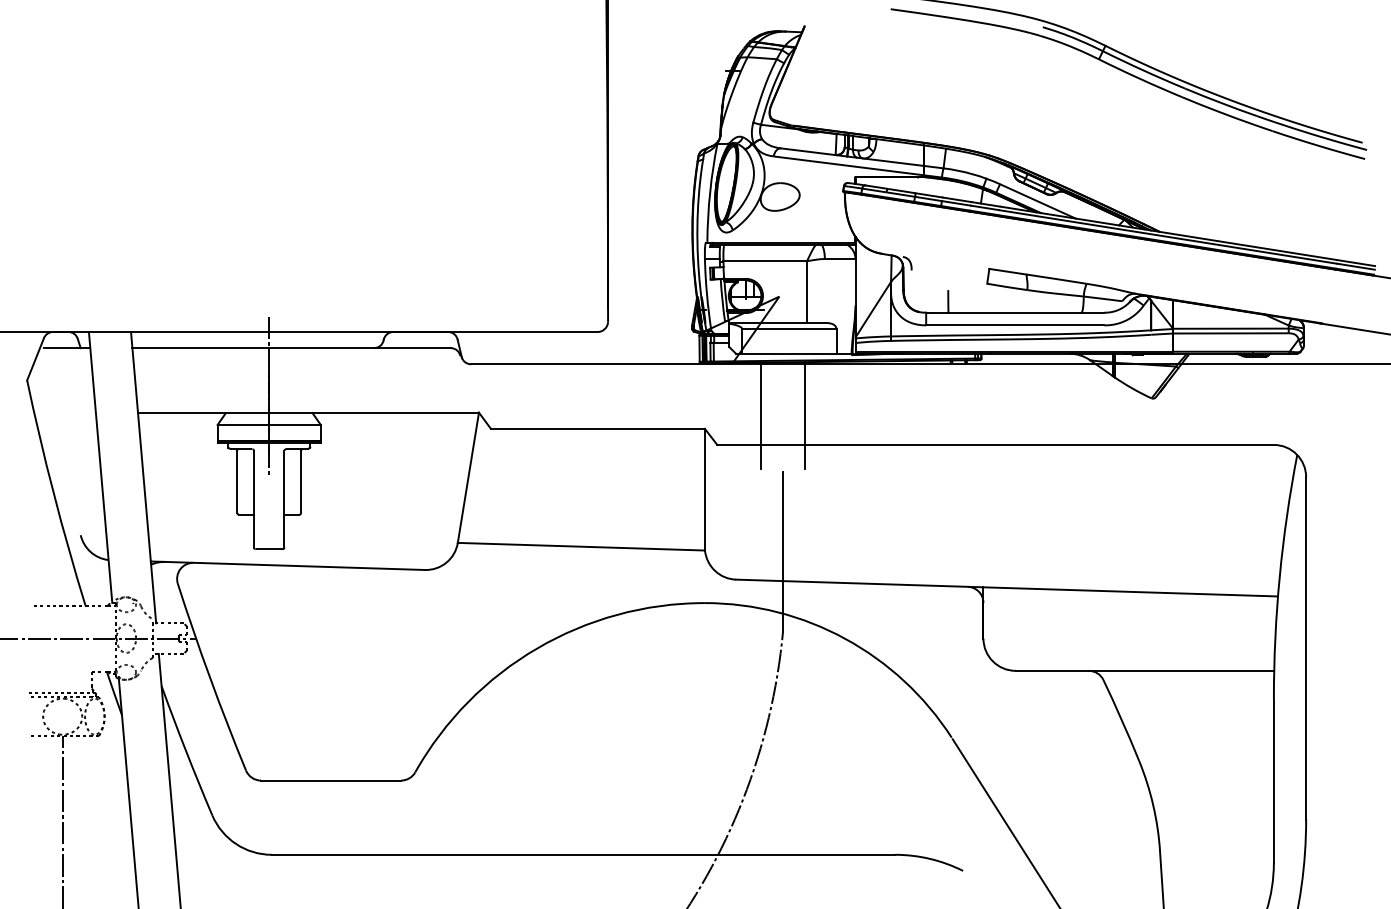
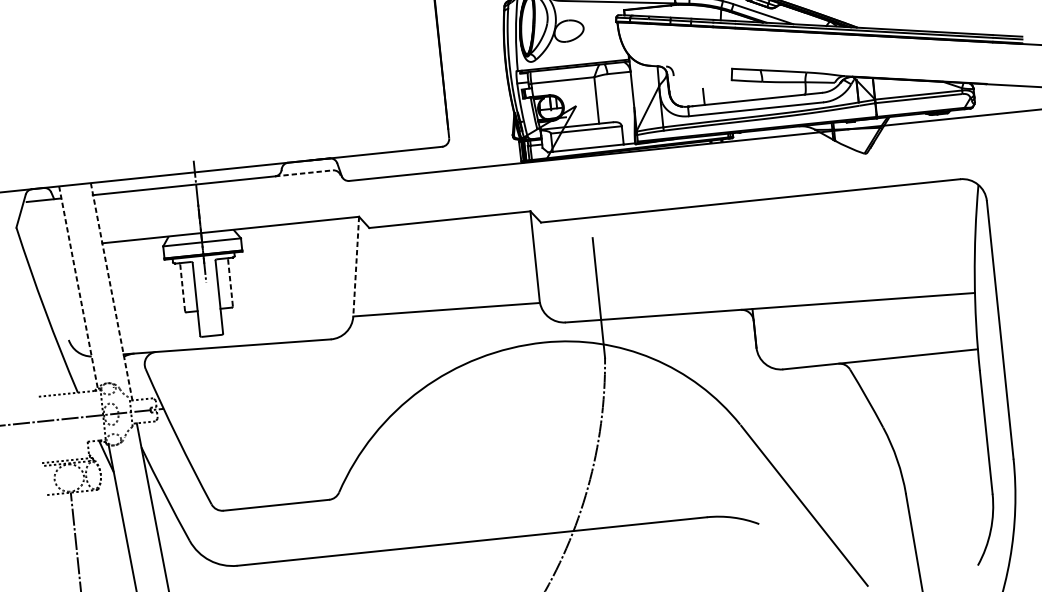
line: (413, 348) -> (304, 173), solid -> dashed
line: (761, 416) -> (572, 197), removed
line: (805, 416) -> (605, 194), removed
line: (100, 467) -> (78, 287), solid -> dashed
line: (468, 477) -> (356, 266), solid -> dashed
line: (143, 478) -> (111, 292), solid -> dashed
line: (237, 481) -> (182, 287), solid -> dashed
line: (300, 482) -> (230, 283), solid -> dashed

